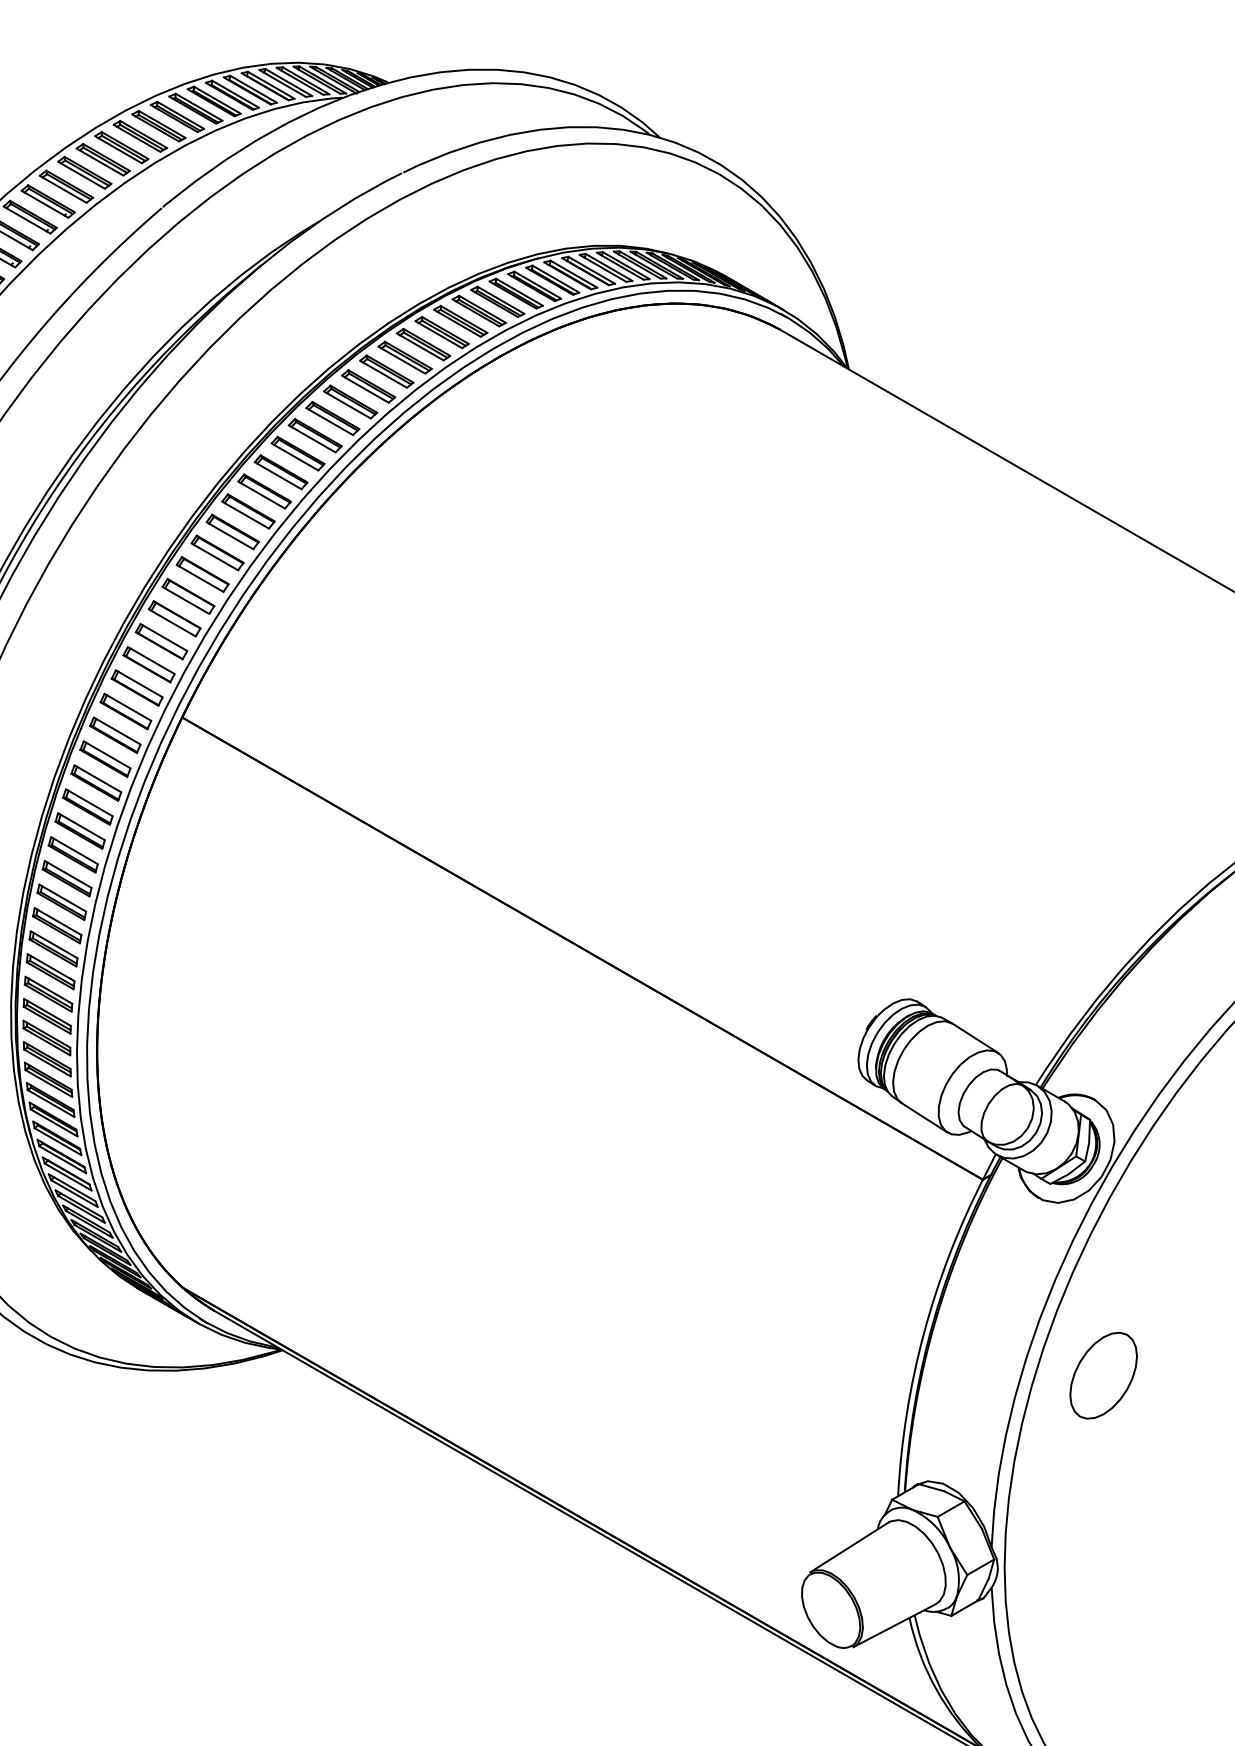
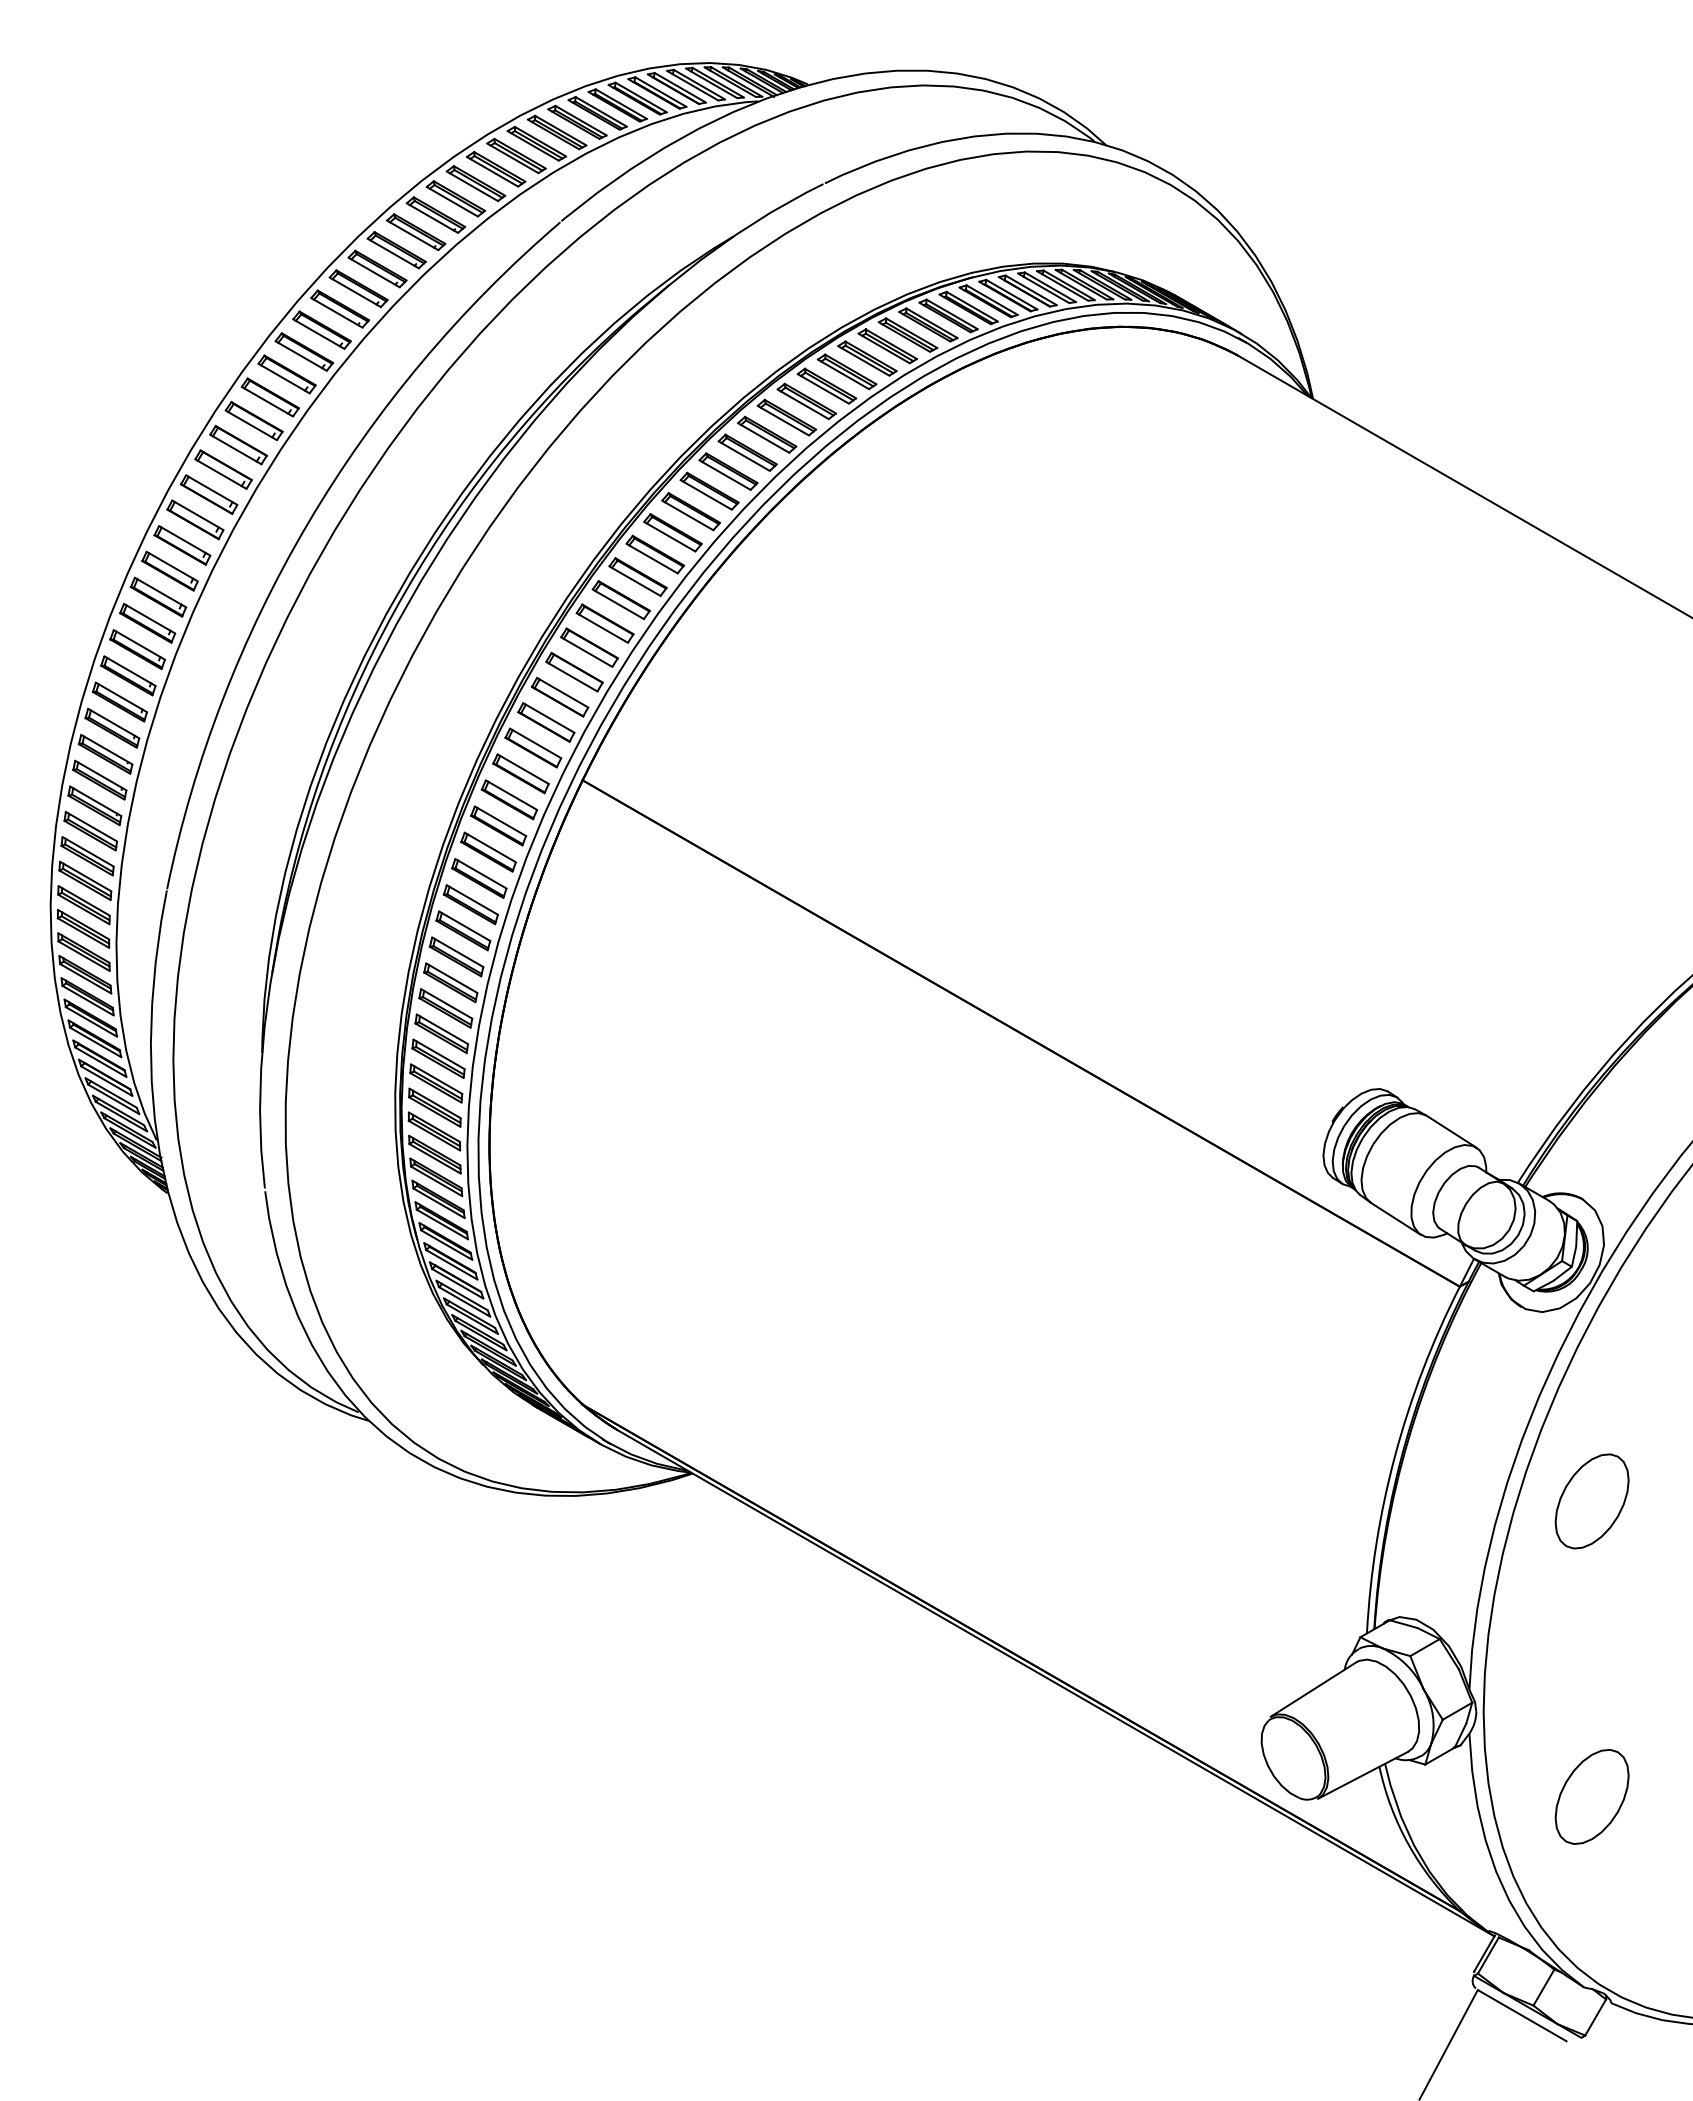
part: (1103, 1645) -> (1591, 1796), added

